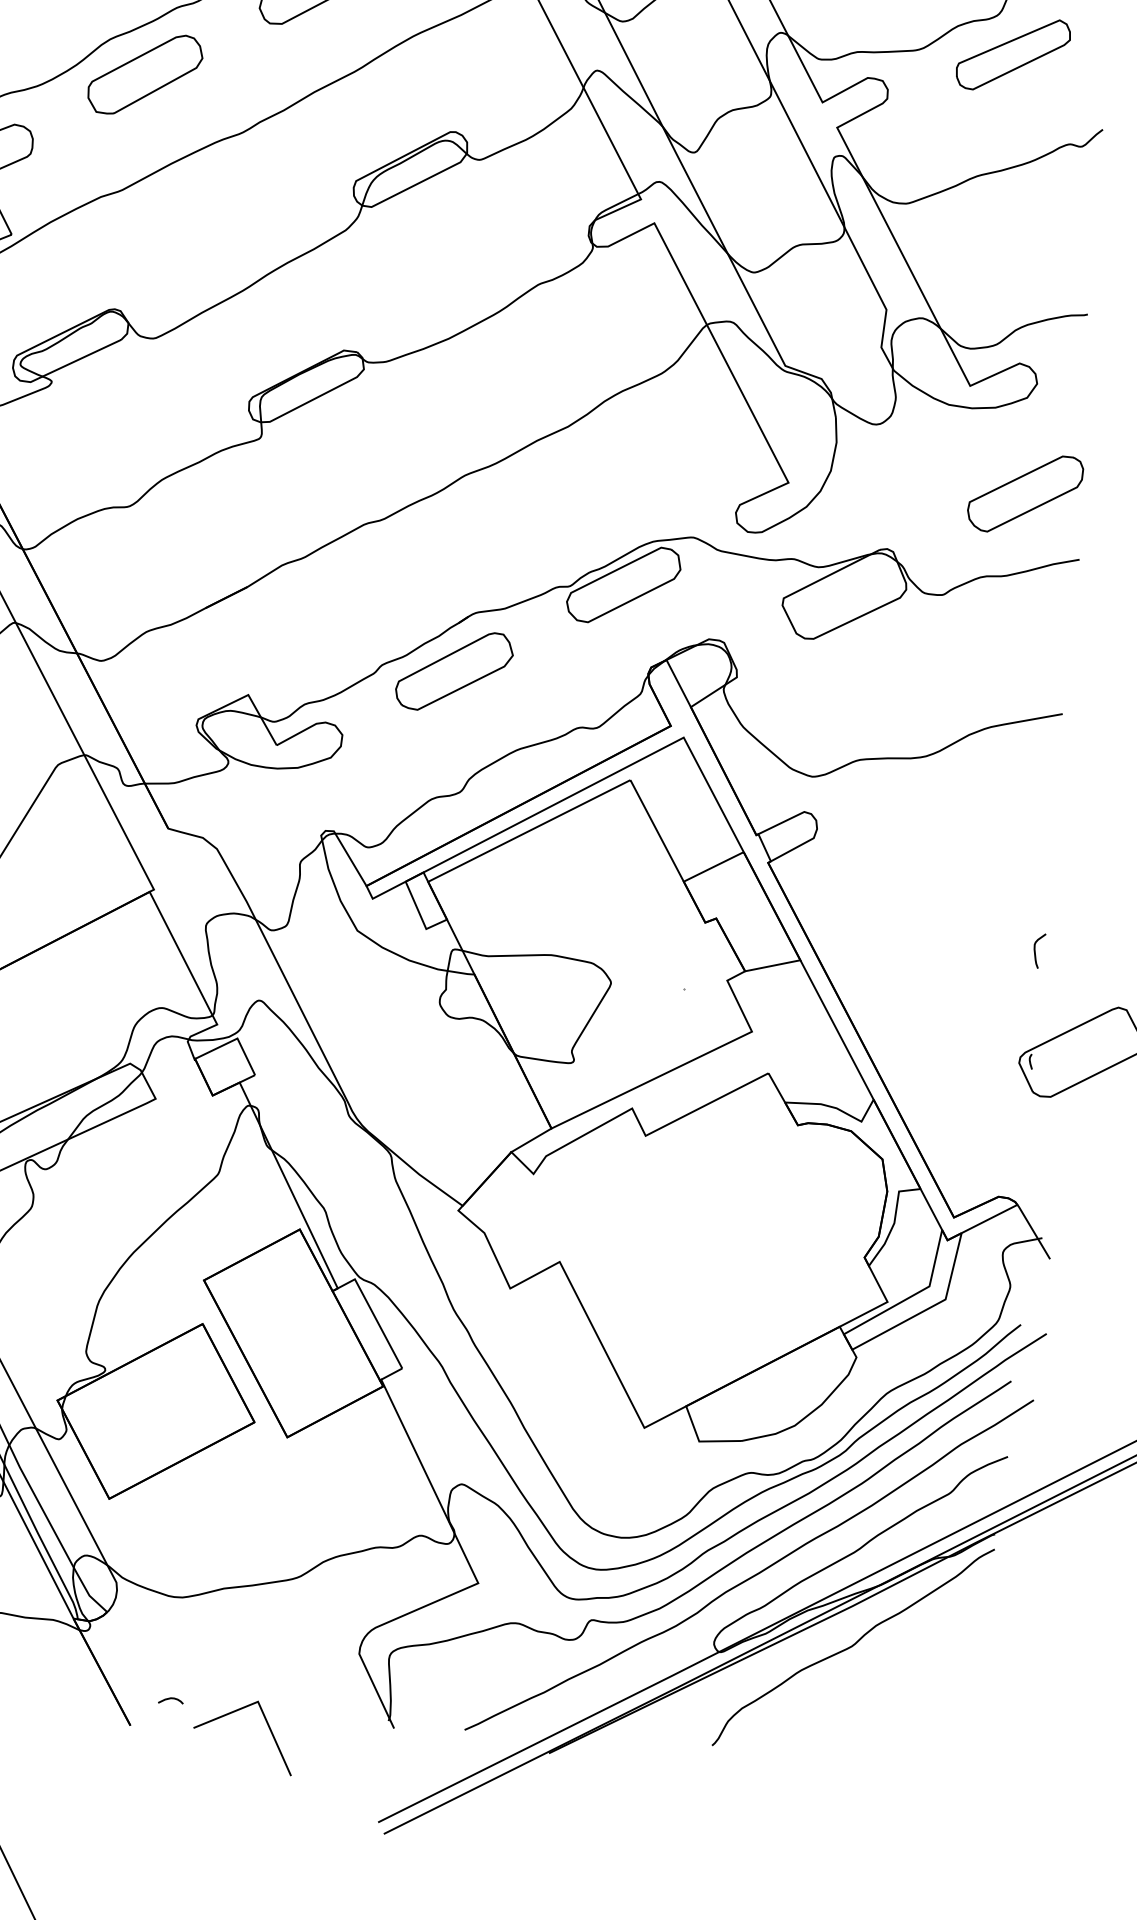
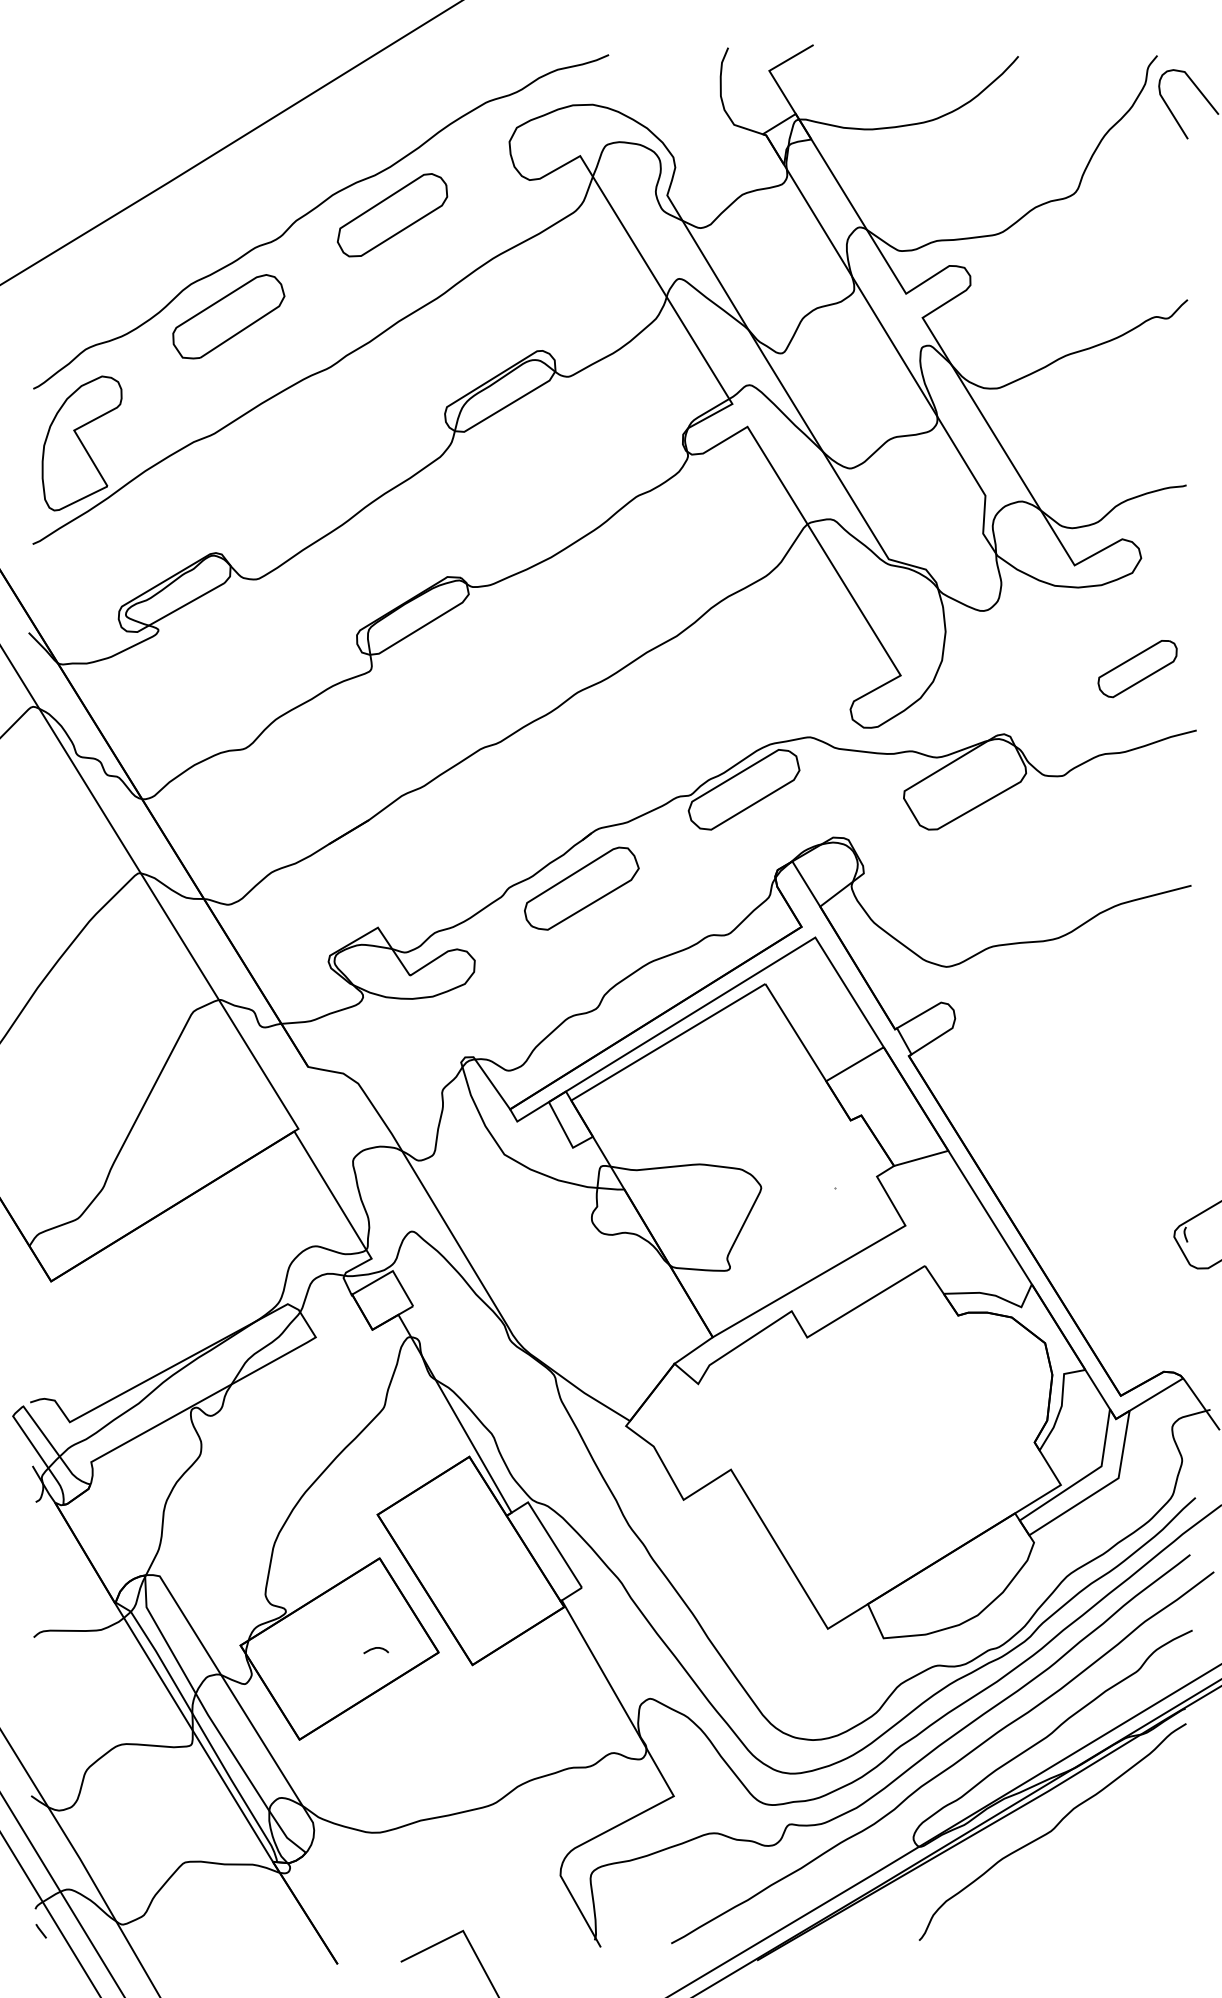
part: (1013, 54) -> (1092, 231), removed
part: (1025, 493) -> (1137, 668), size x0.7
curve: (1035, 950) -> (1182, 1123), removed
curve: (171, 1698) -> (376, 1648), moved

